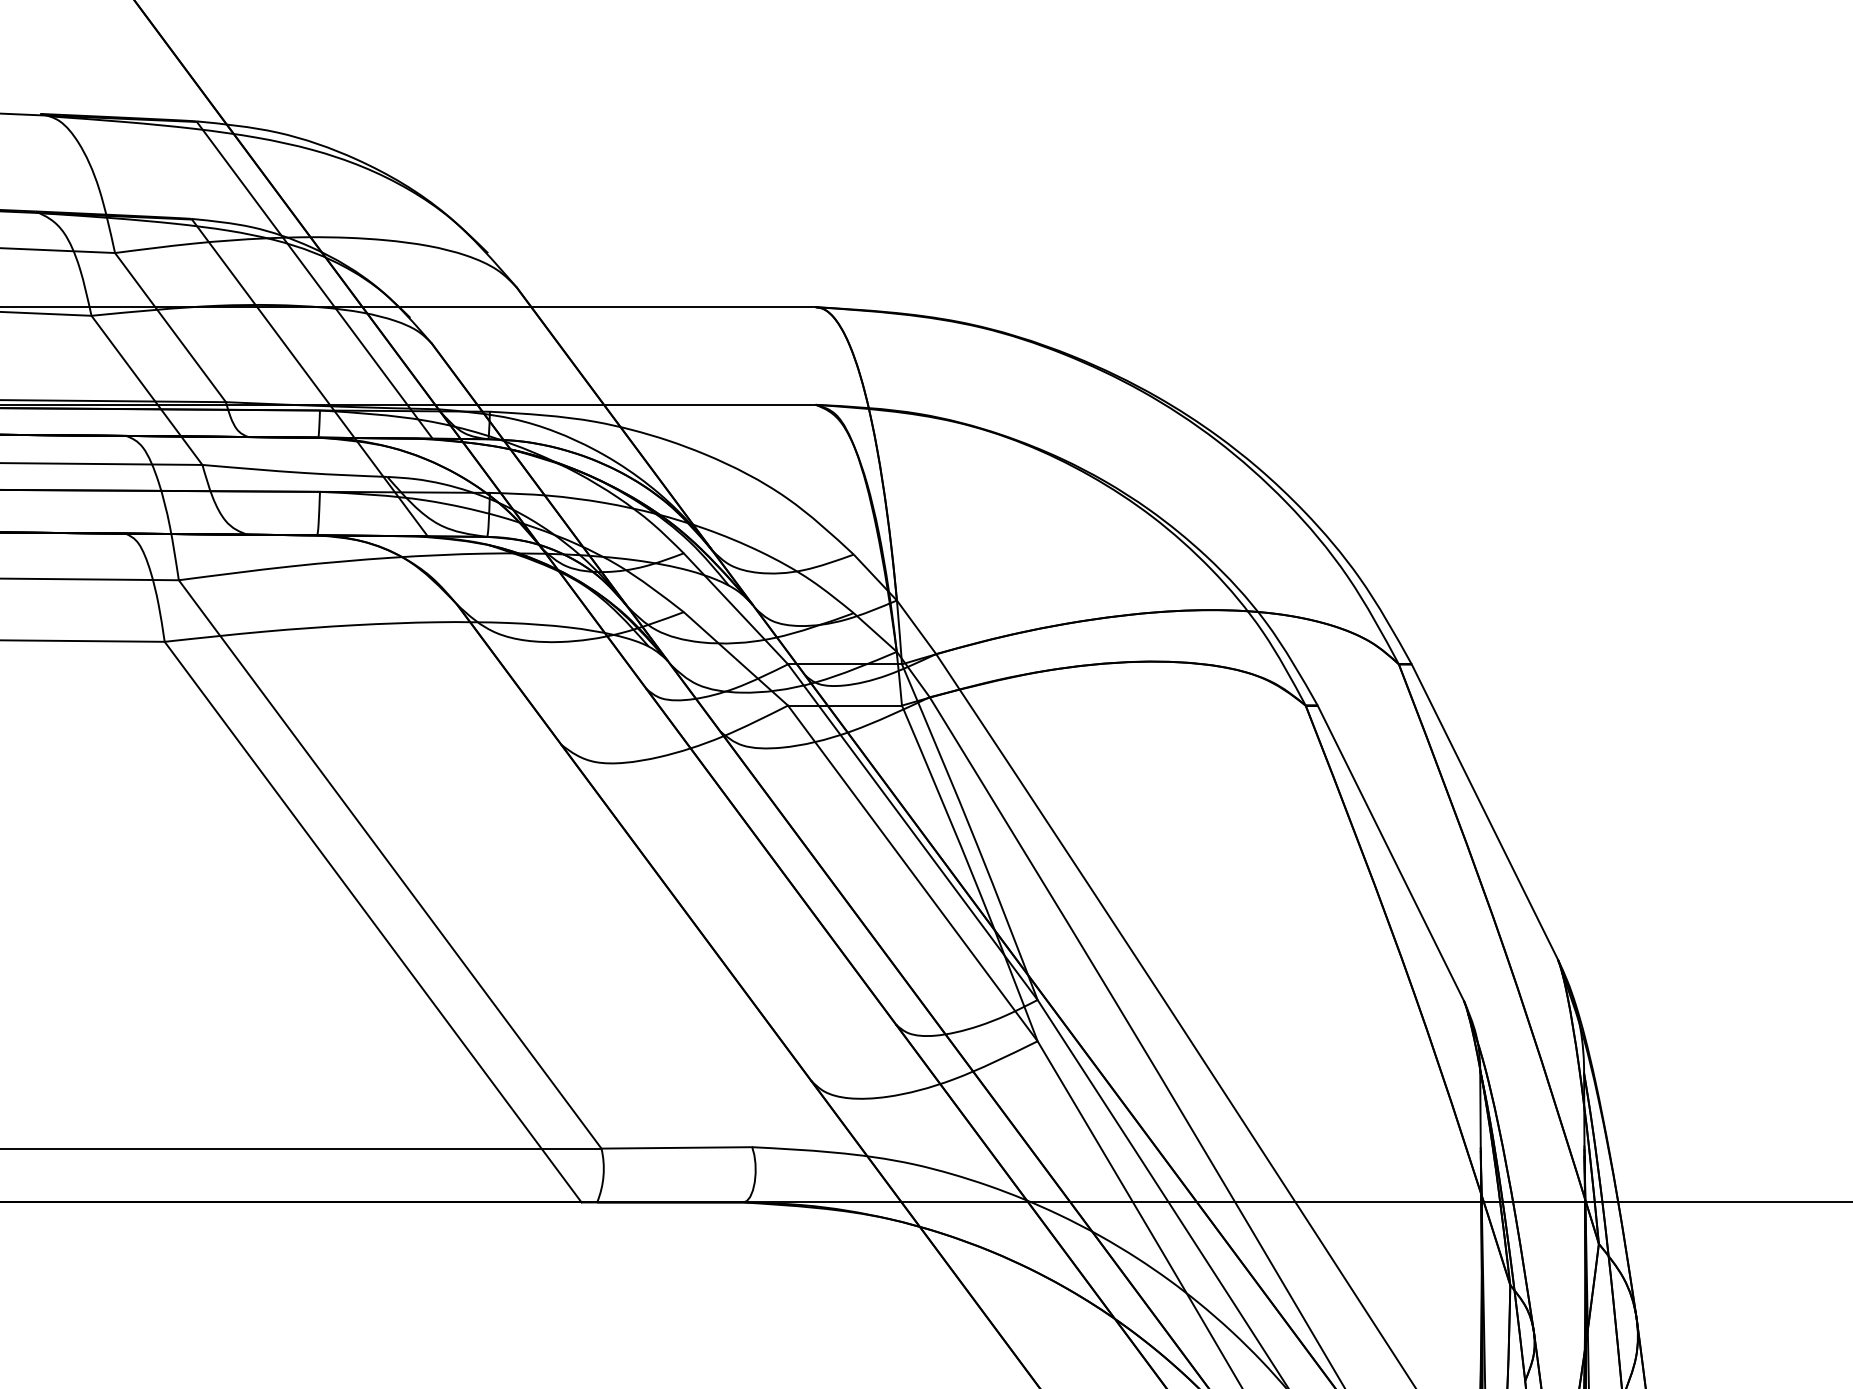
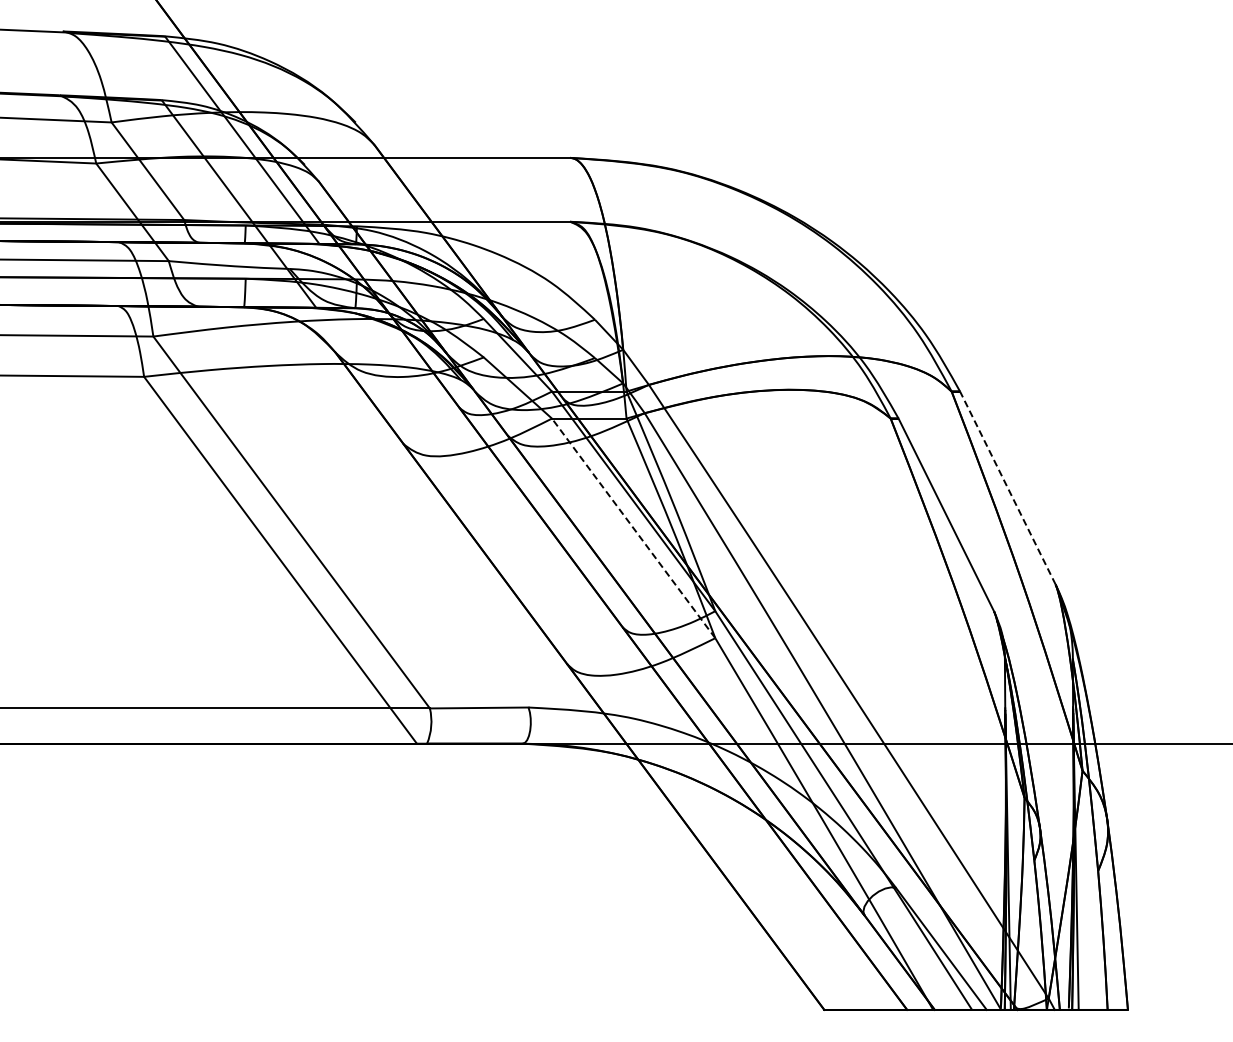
line: (1484, 812) -> (1007, 488), solid -> dashed
line: (912, 873) -> (633, 528), solid -> dashed

